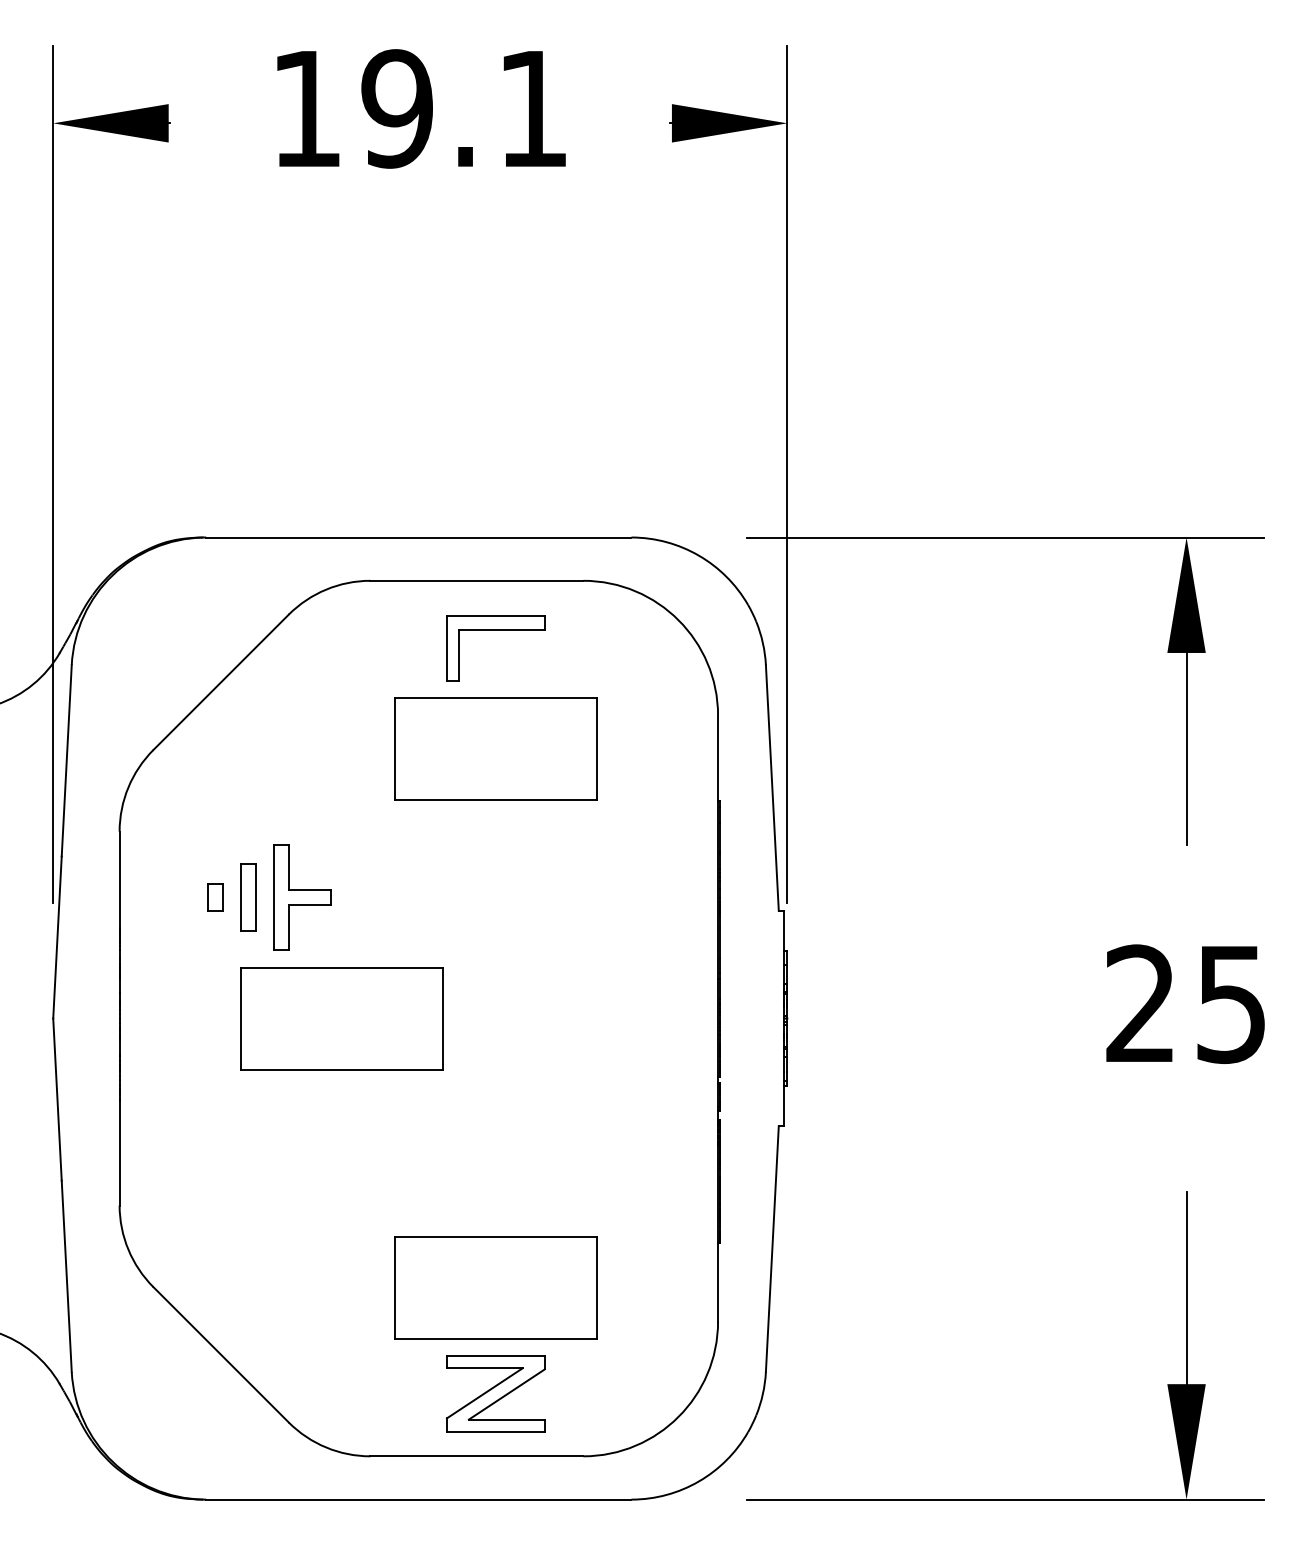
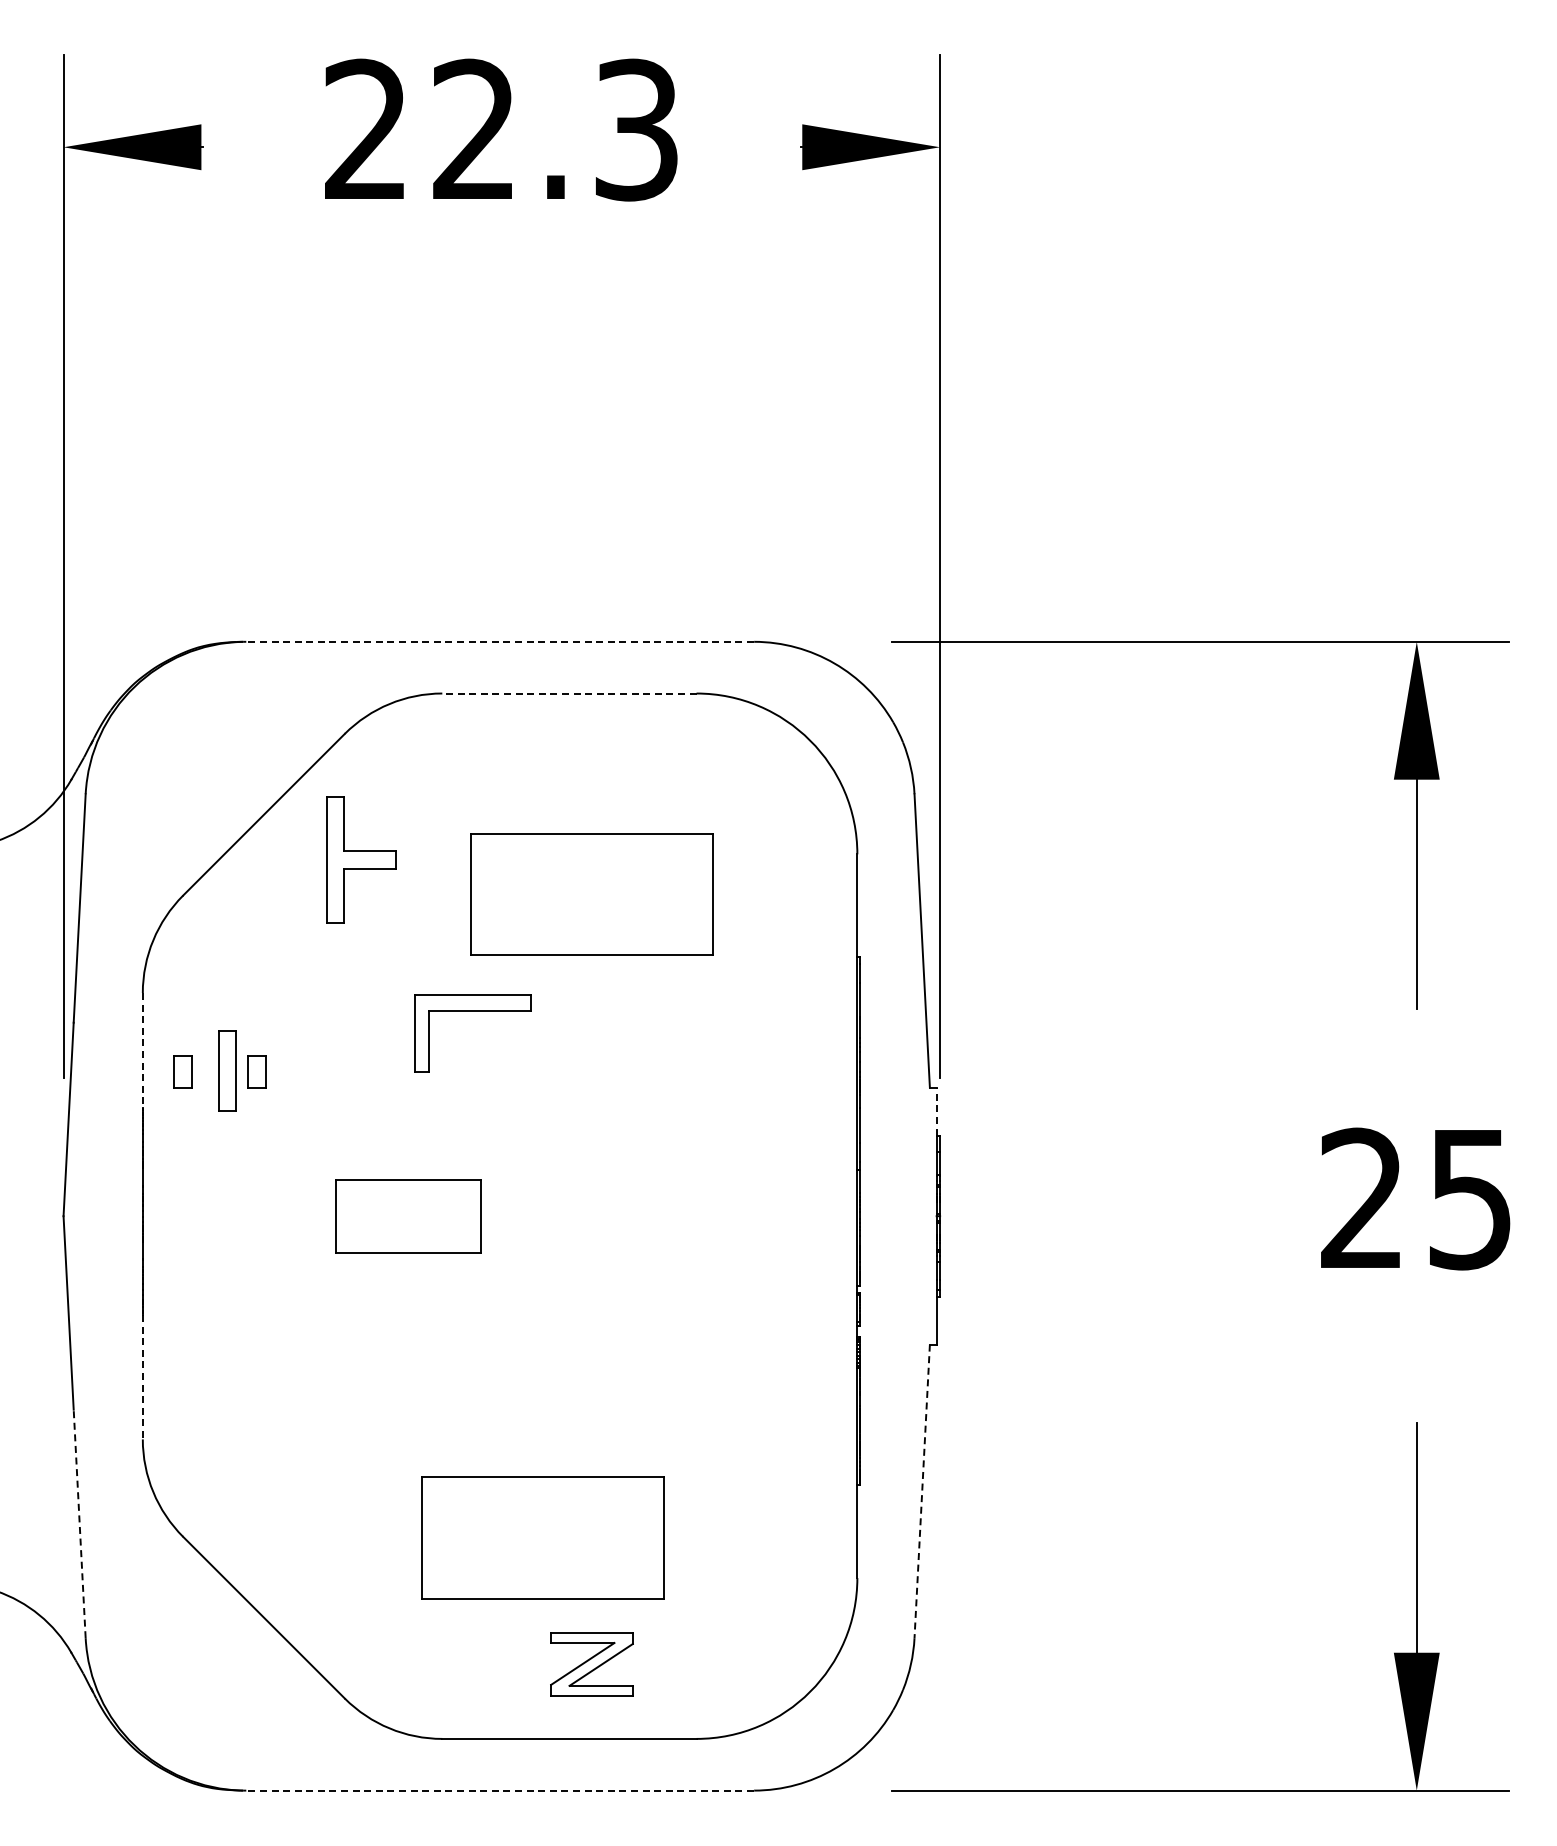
text: (420, 108) -> (501, 129), 19.1 -> 22.3
line: (419, 537) -> (500, 641), solid -> dashed
line: (476, 580) -> (568, 693), solid -> dashed
part: (495, 630) -> (472, 1011), moved
line: (119, 879) -> (142, 1050), solid -> dashed
part: (152, 897) -> (182, 1071), added
part: (248, 897) -> (227, 1070), moved
part: (302, 897) -> (361, 859), moved
line: (784, 930) -> (936, 1111), solid -> dashed
part: (342, 1017) -> (408, 1215), size x0.6
line: (119, 1153) -> (142, 1377), solid -> dashed
line: (772, 1249) -> (922, 1491), solid -> dashed
line: (66, 1275) -> (79, 1523), solid -> dashed
part: (495, 1287) -> (542, 1537), moved
part: (495, 1394) -> (591, 1664), size x0.7
line: (419, 1499) -> (500, 1790), solid -> dashed

